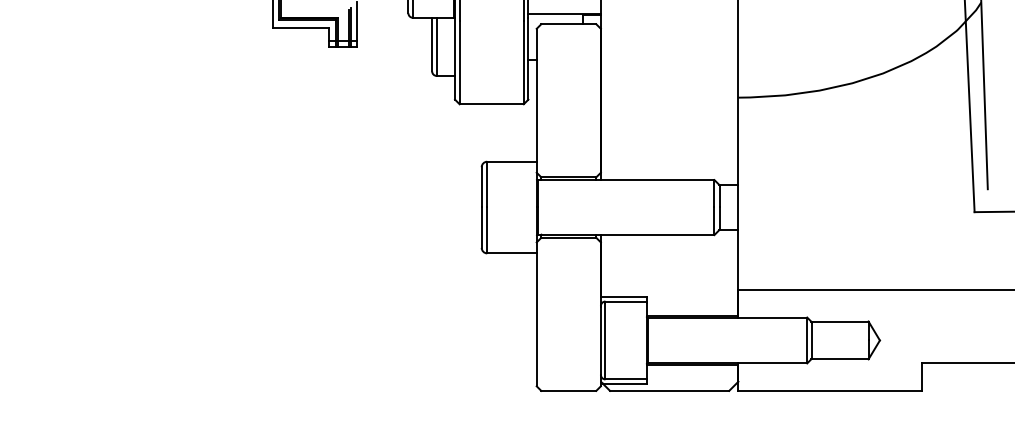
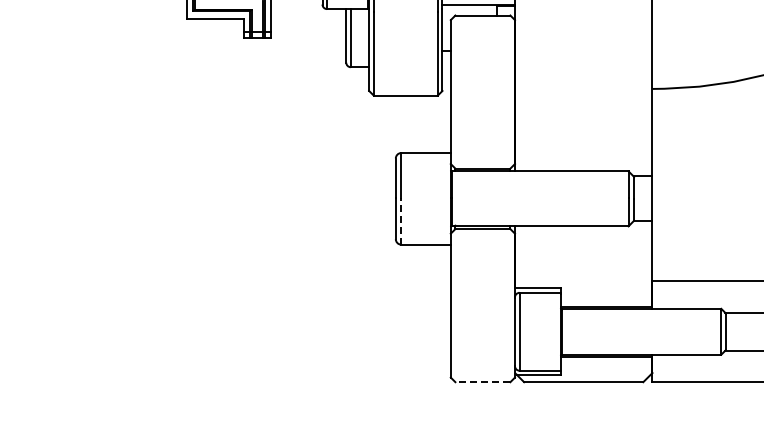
line: (487, 229) -> (401, 220), solid -> dashed
line: (568, 390) -> (482, 381), solid -> dashed

